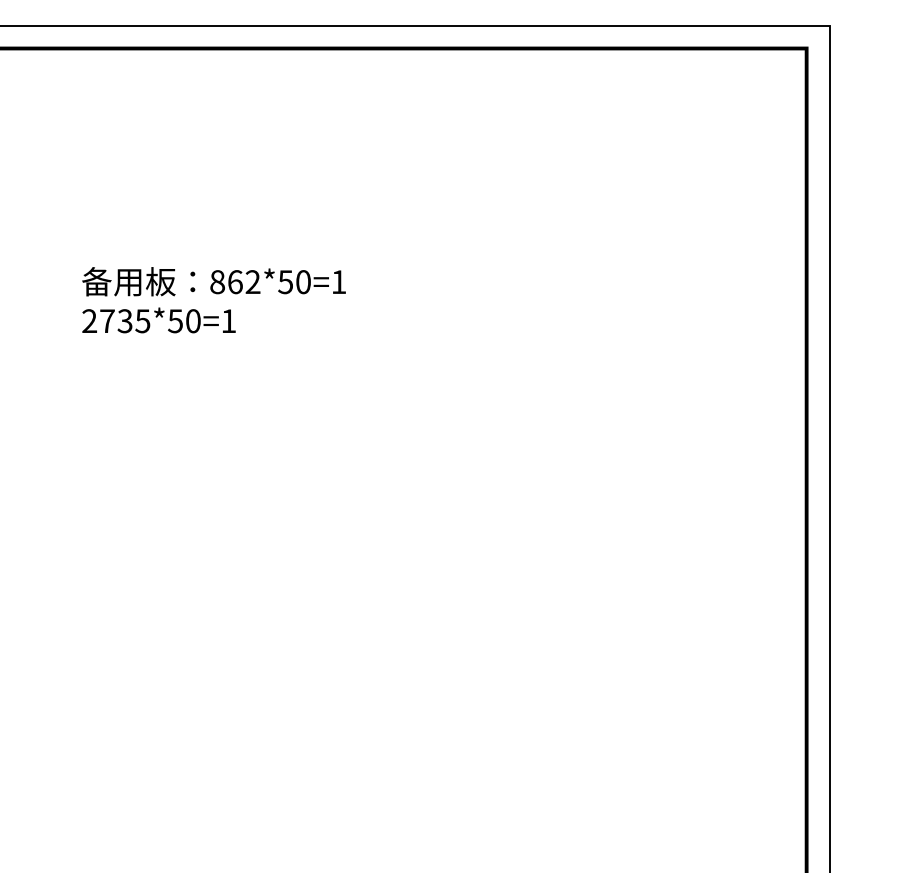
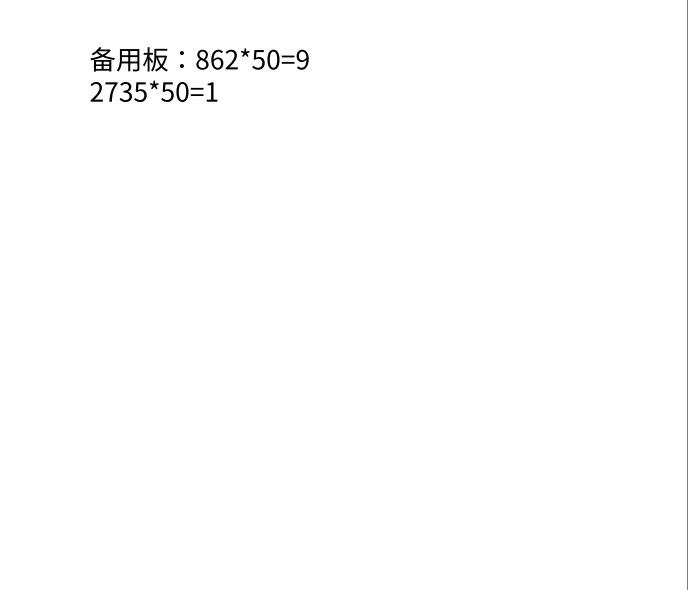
text: (338, 282) -> (302, 60), 862*50=1 -> 862*50=9

